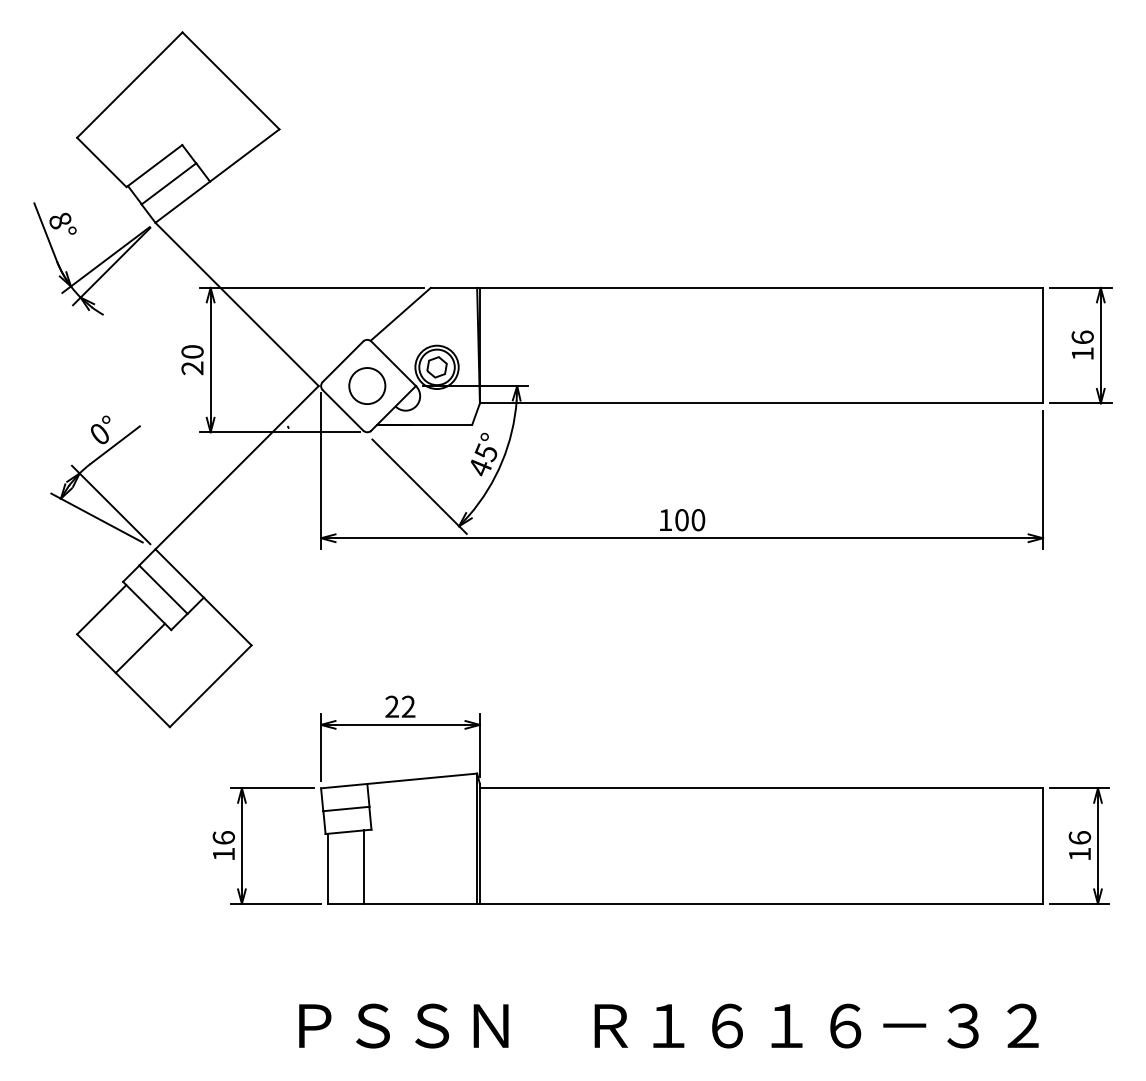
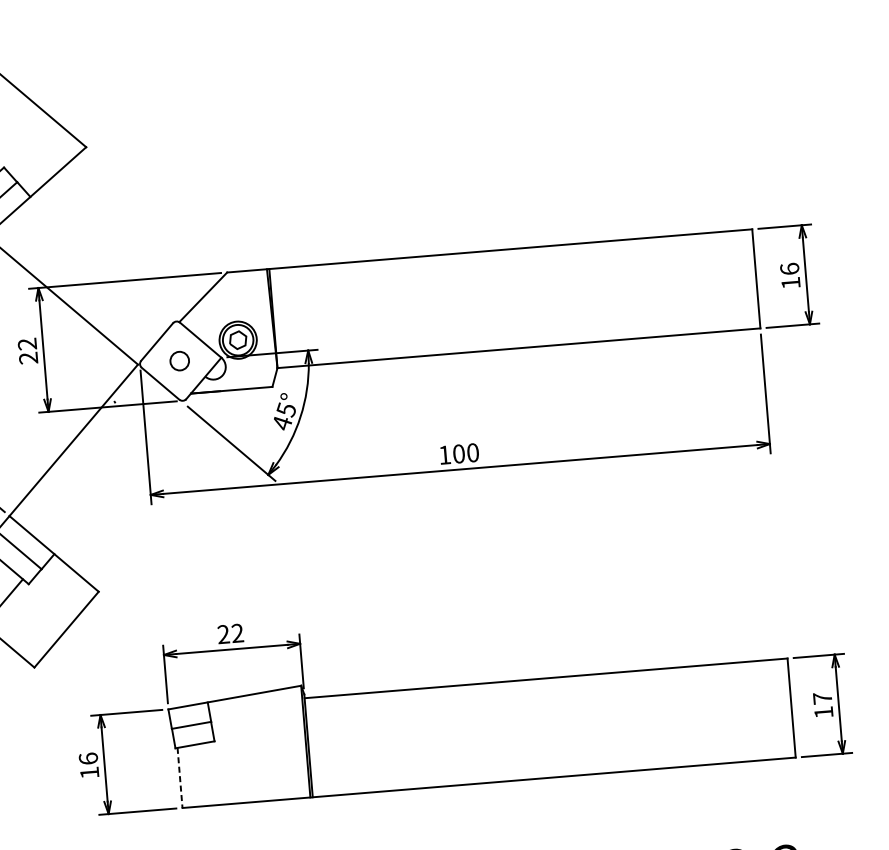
text: (192, 351) -> (27, 343), 20 -> 22
circle: (367, 385) -> (179, 360), size x0.6
text: (1079, 837) -> (822, 698), 16 -> 17
line: (364, 866) -> (211, 773), removed
line: (328, 869) -> (180, 778), solid -> dashed

